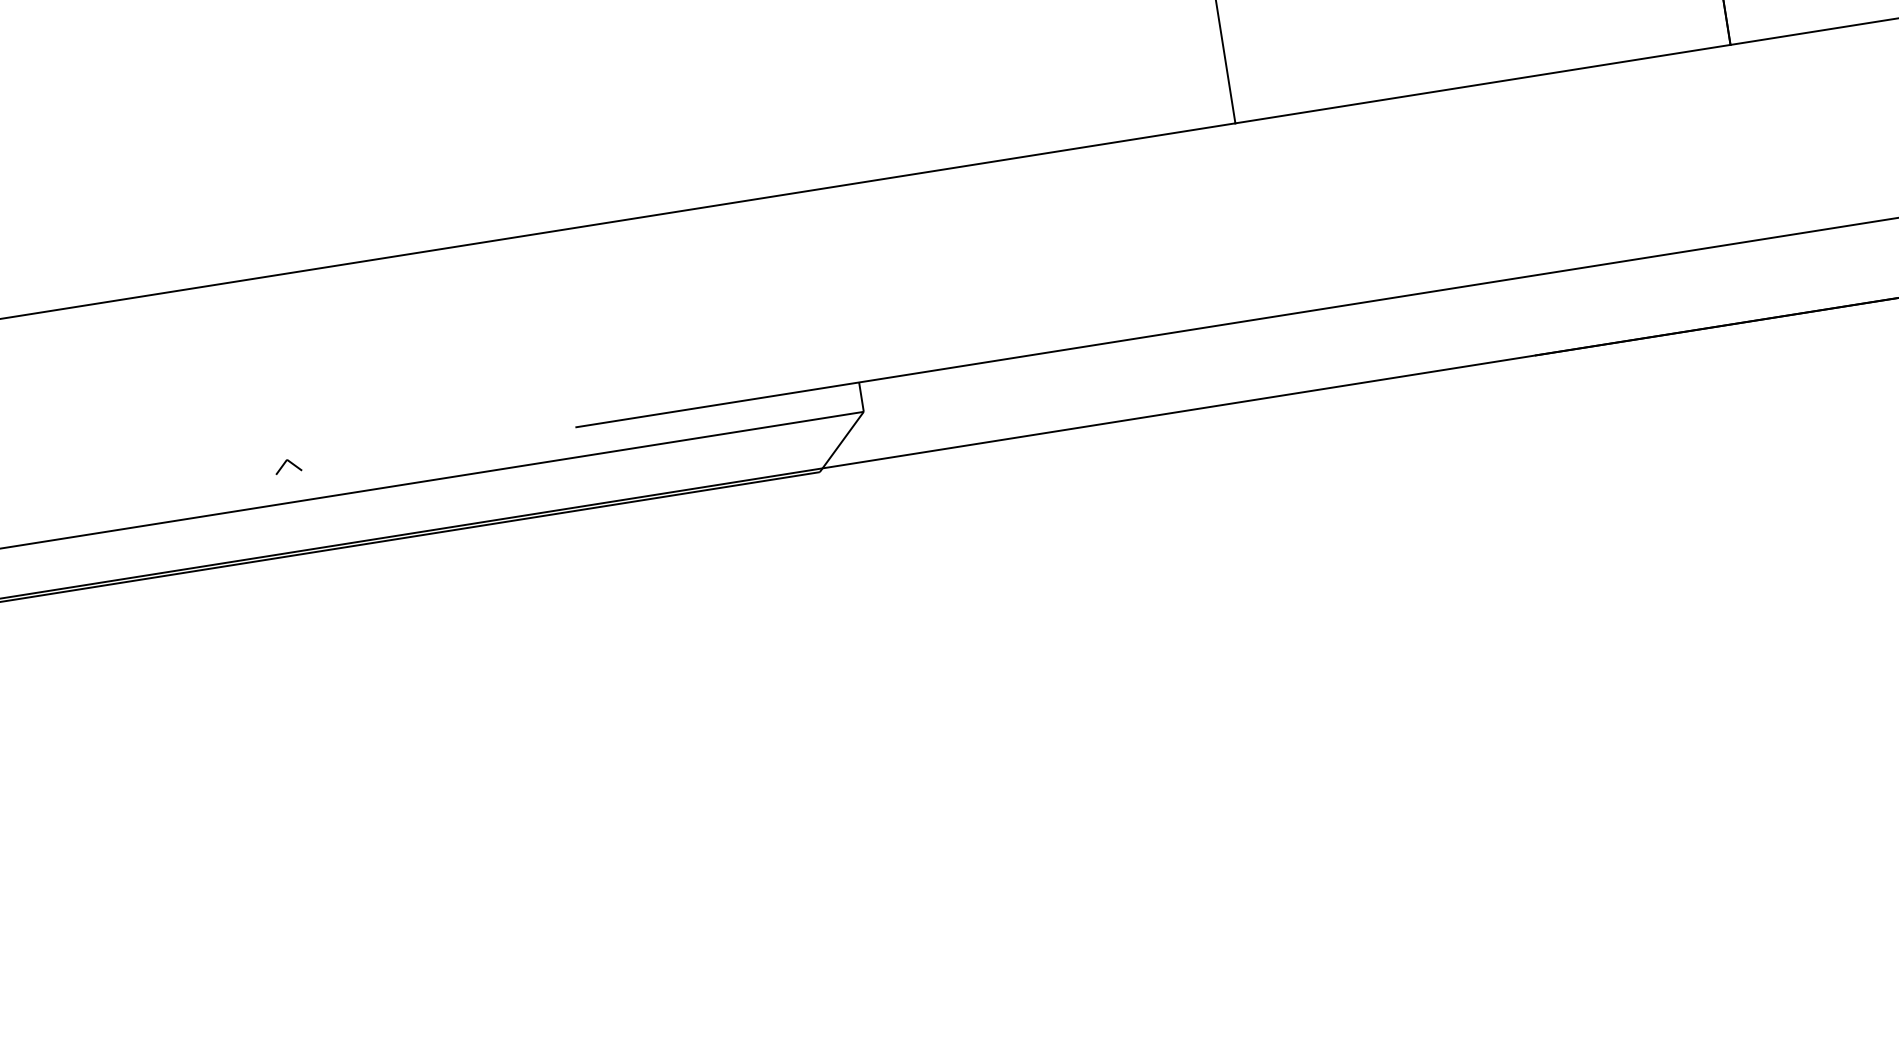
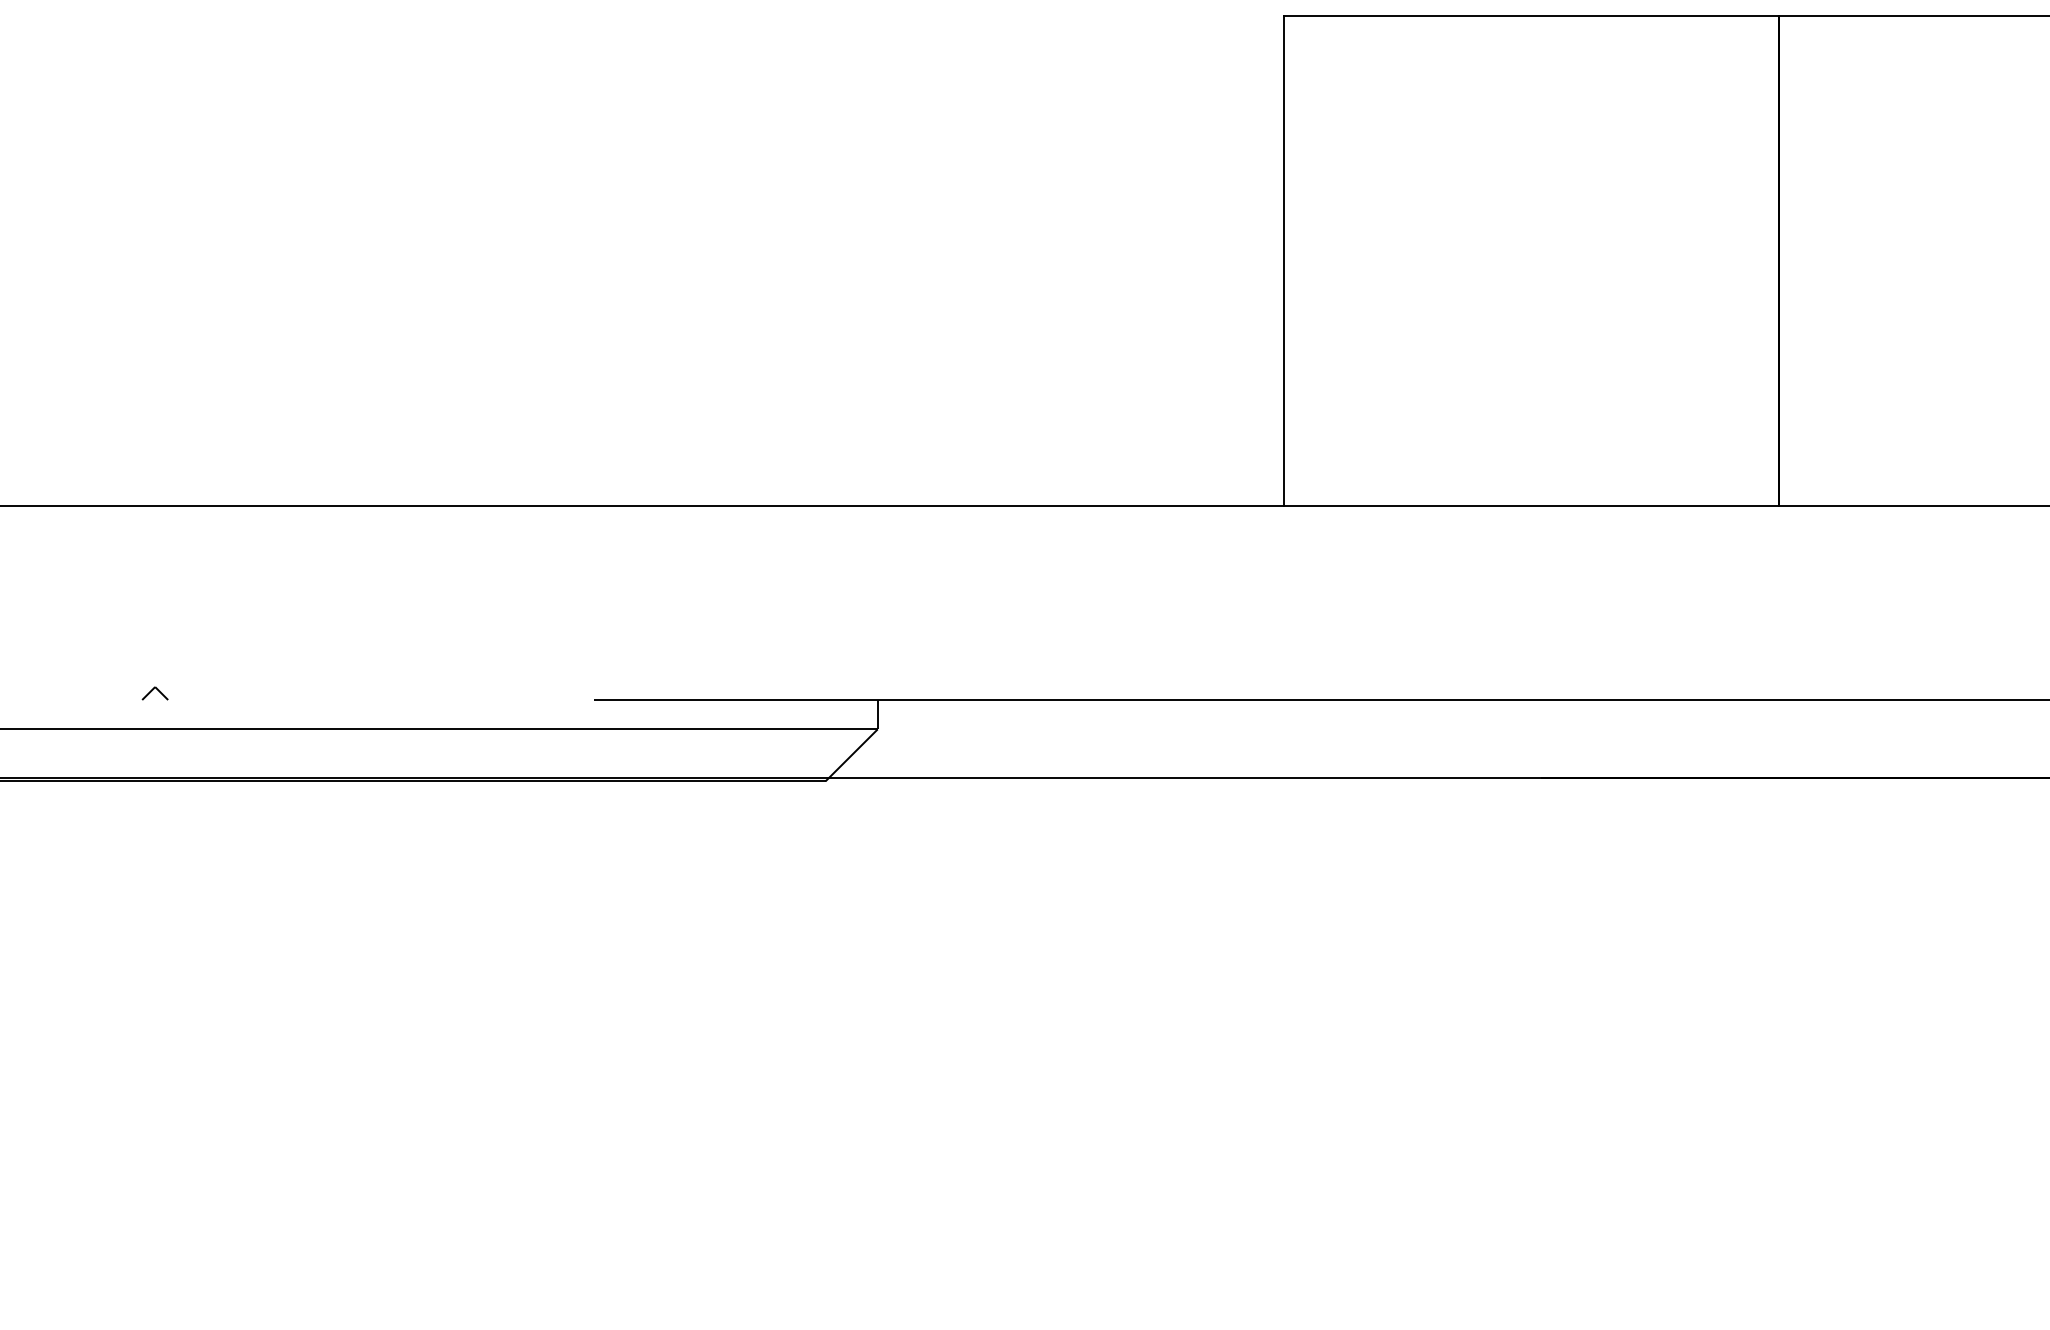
part: (287, 466) -> (154, 693), moved

